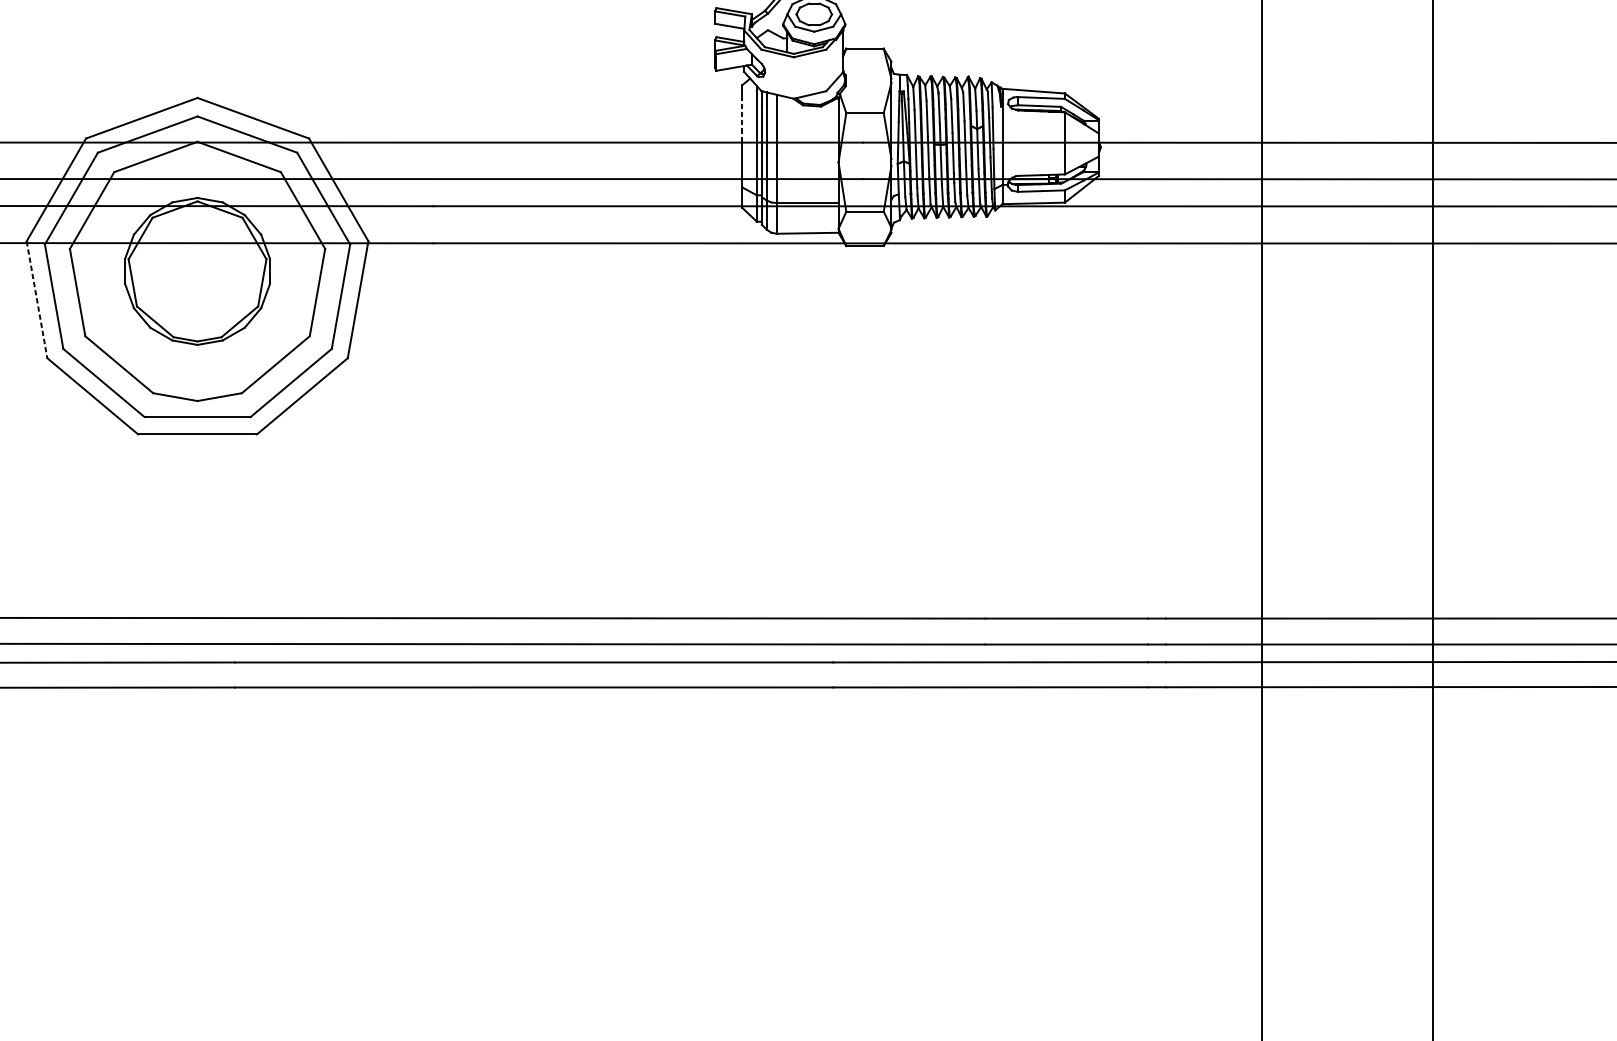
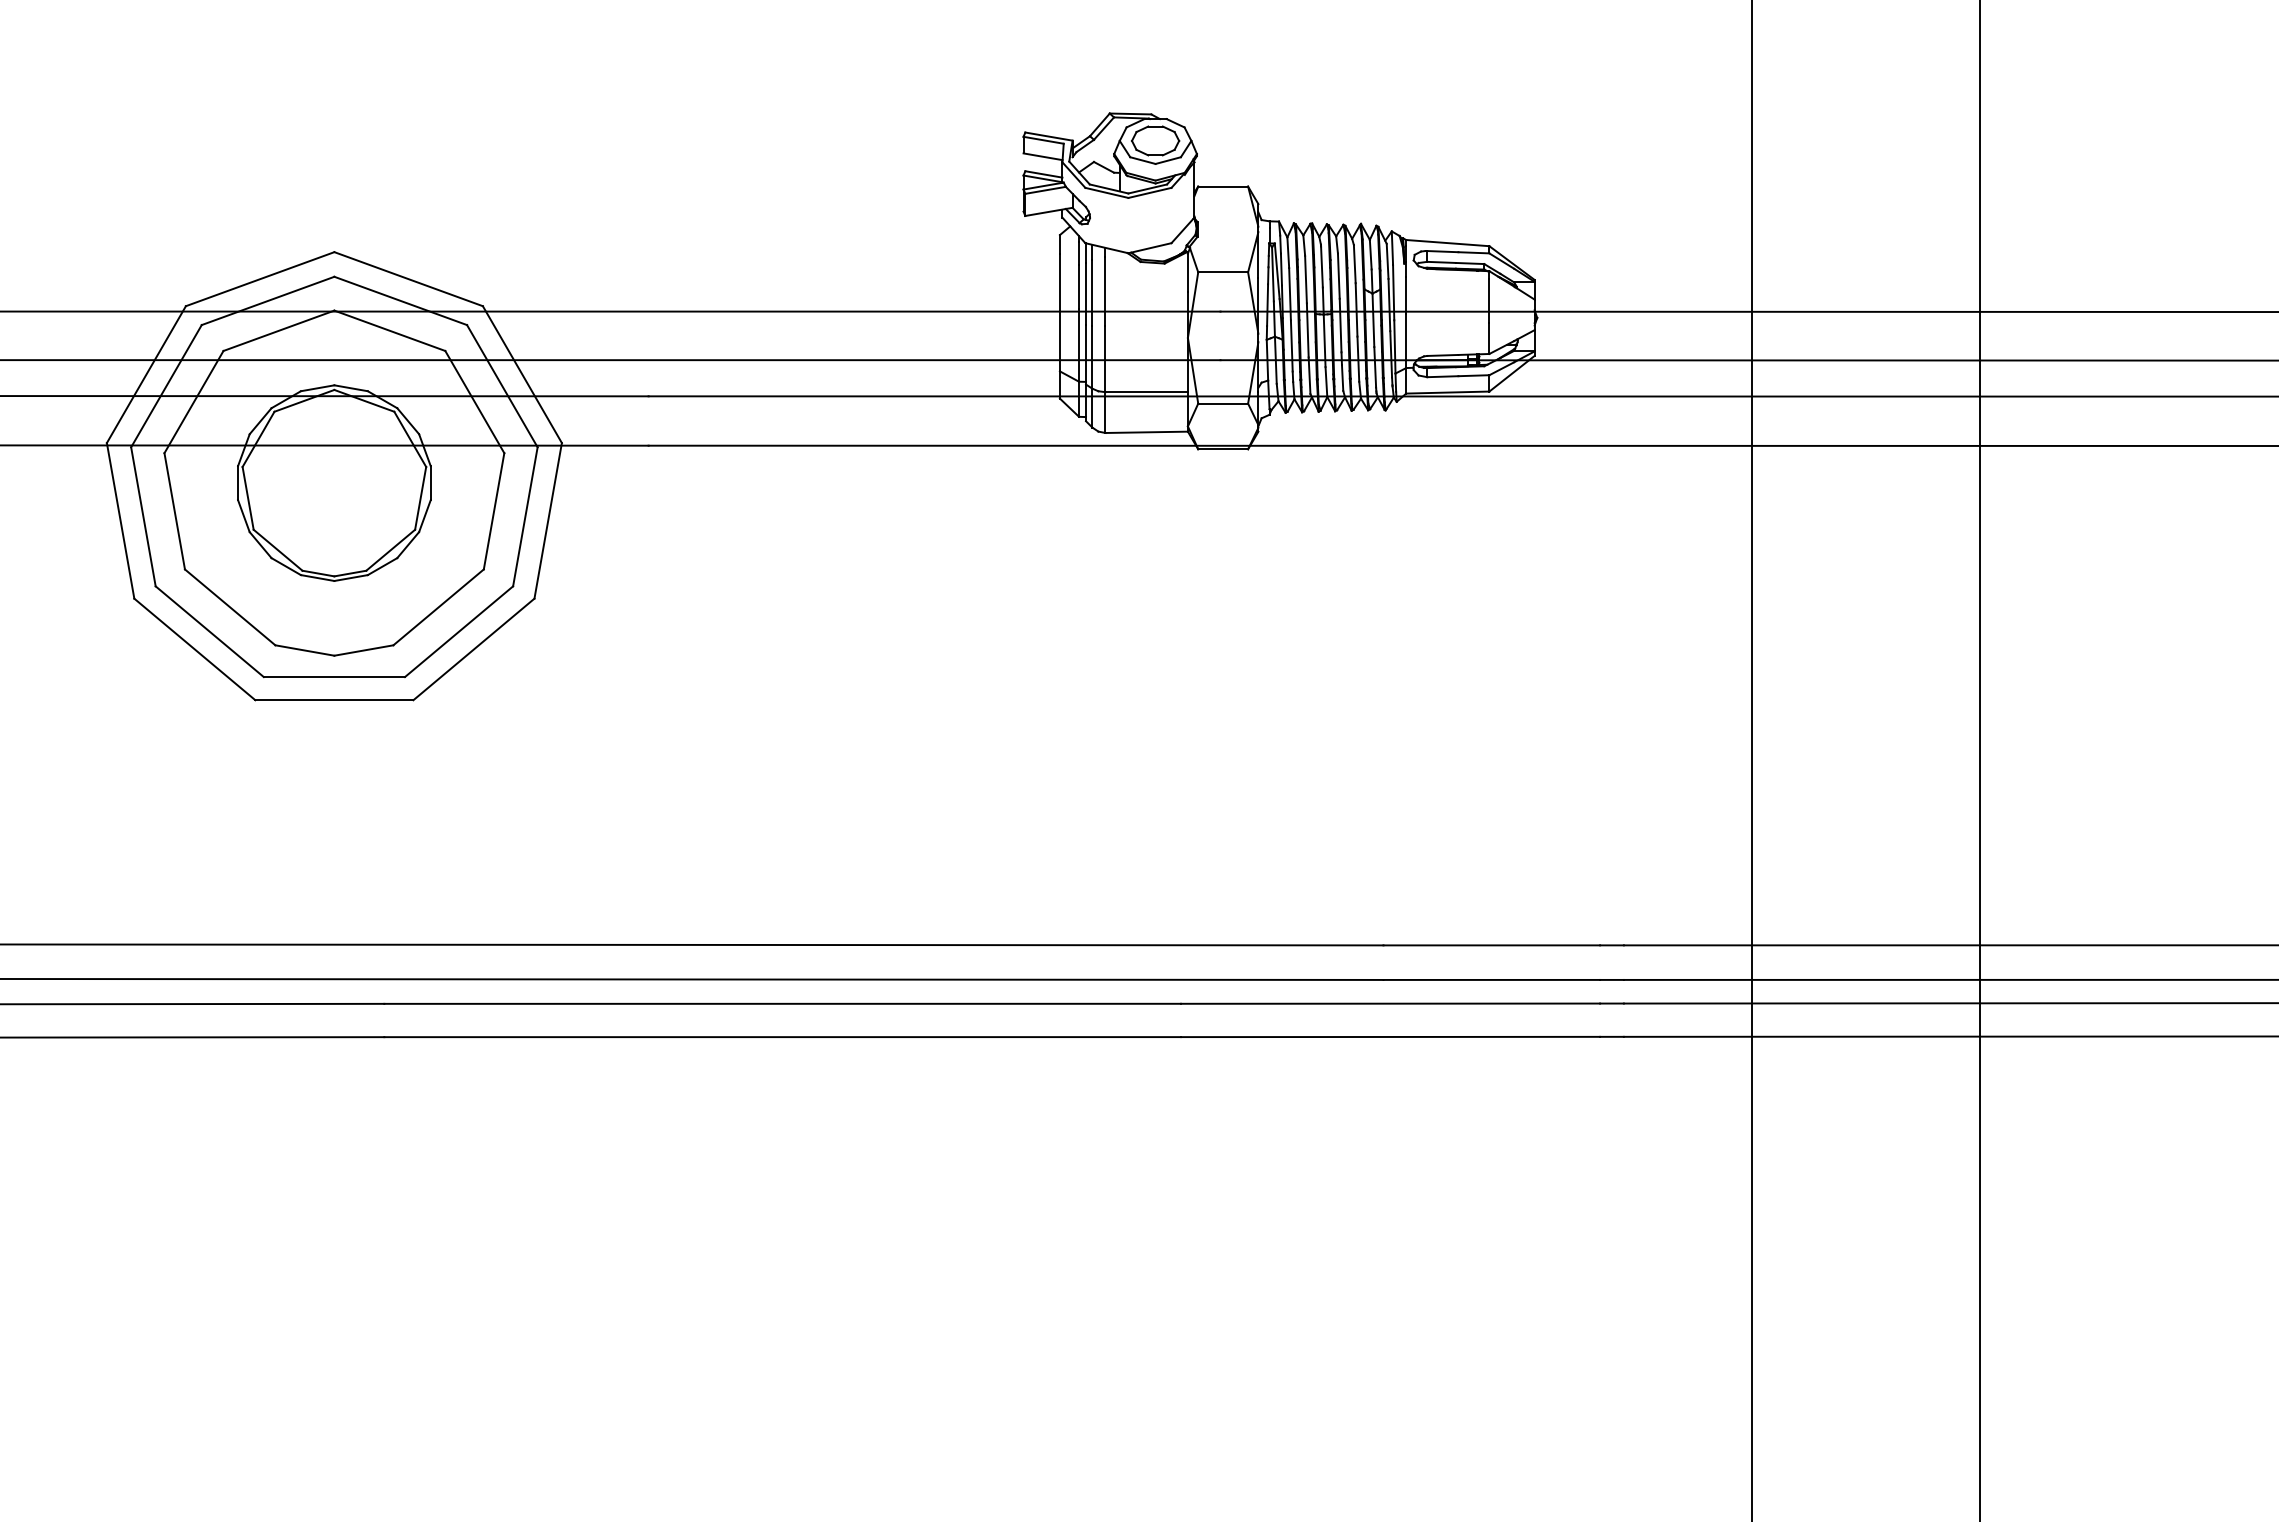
line: (742, 119) -> (1059, 281), dashed -> solid
line: (36, 300) -> (120, 521), dashed -> solid

